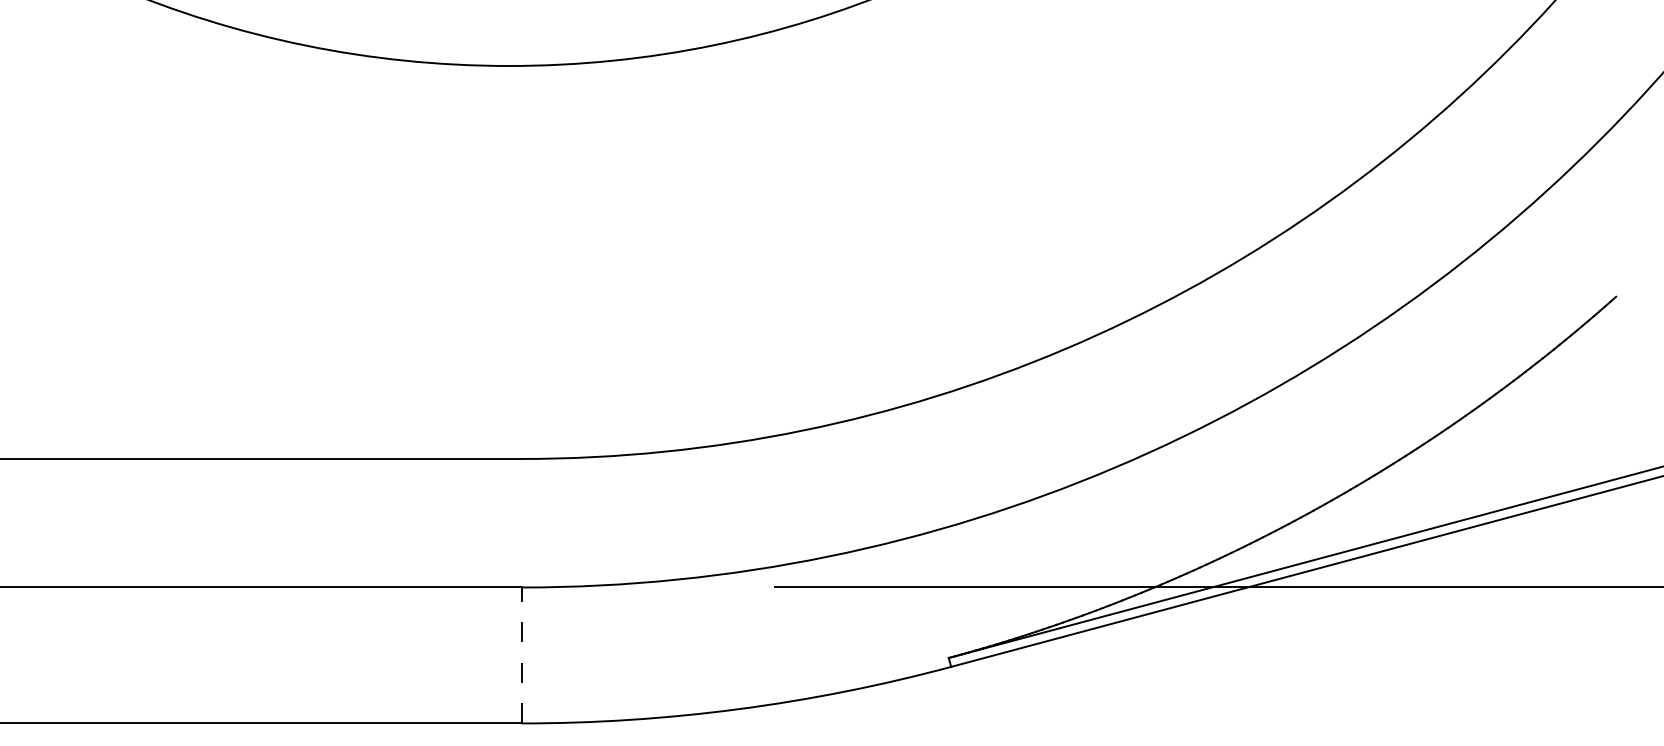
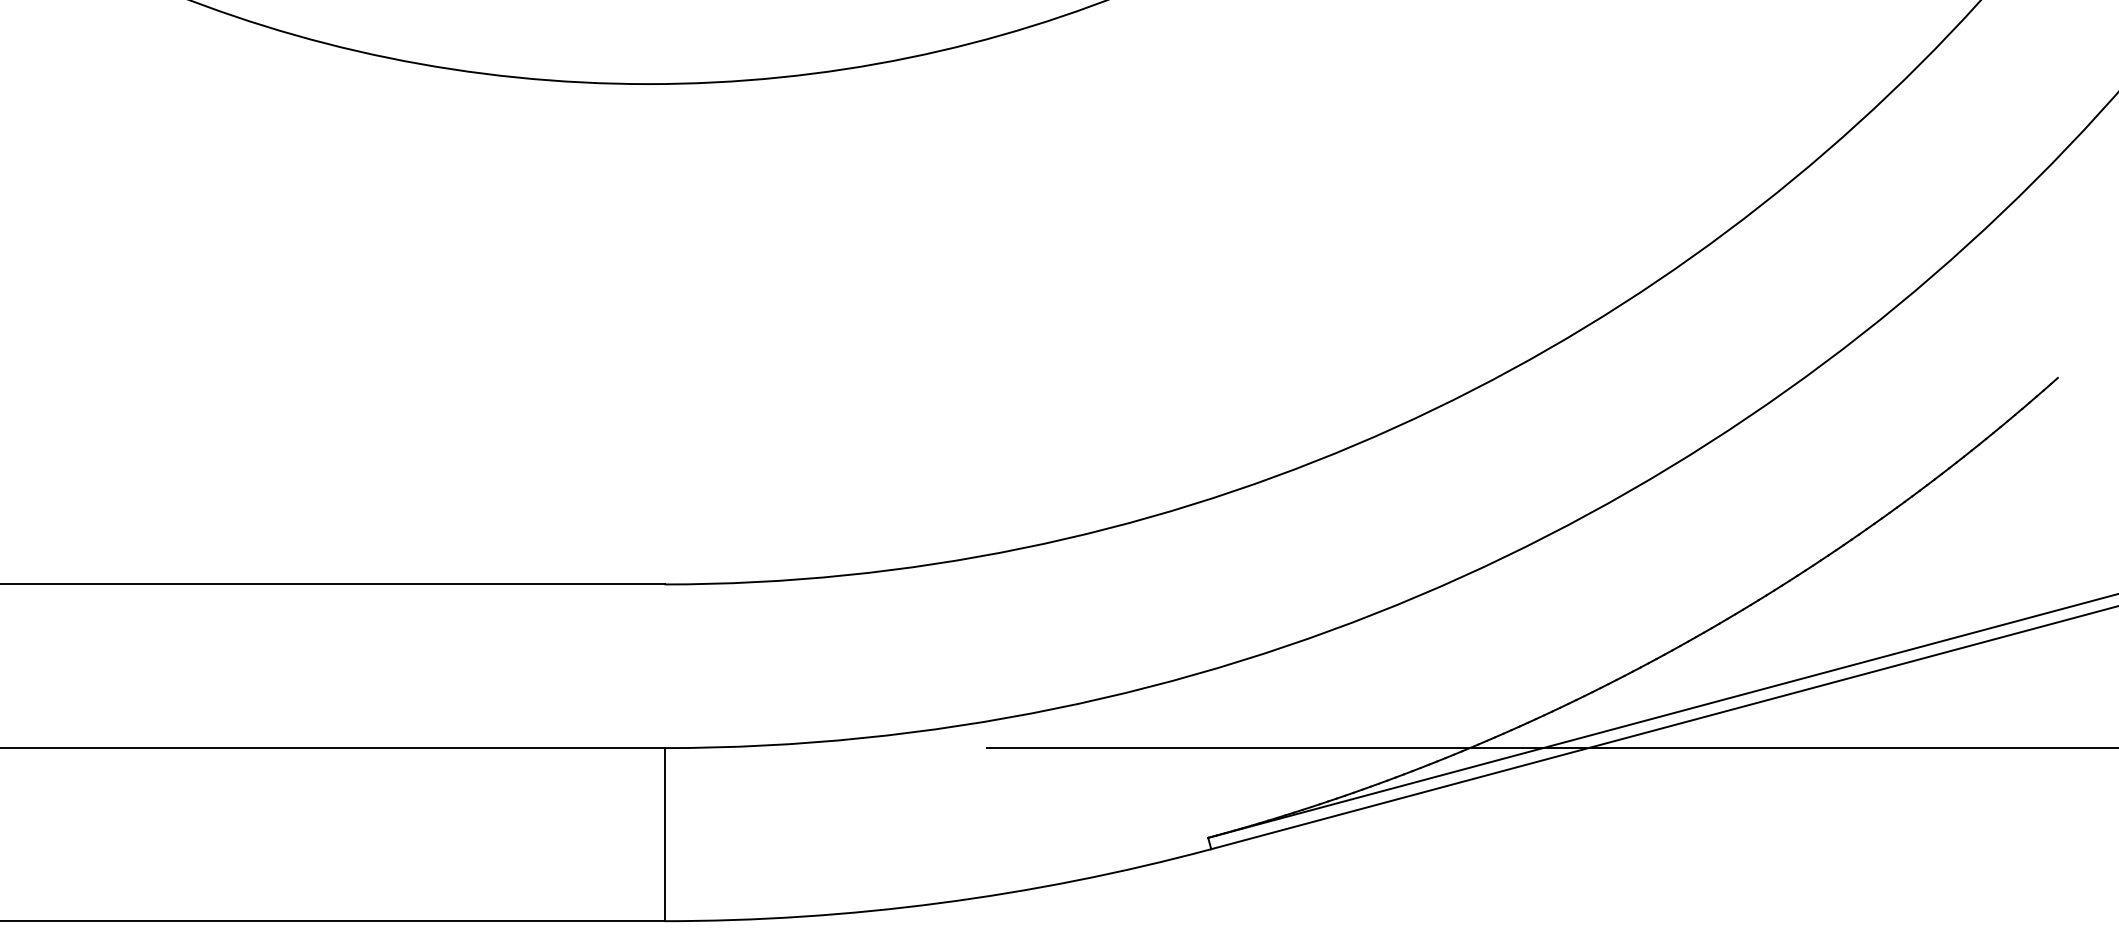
line: (521, 655) -> (664, 834), dashed -> solid

